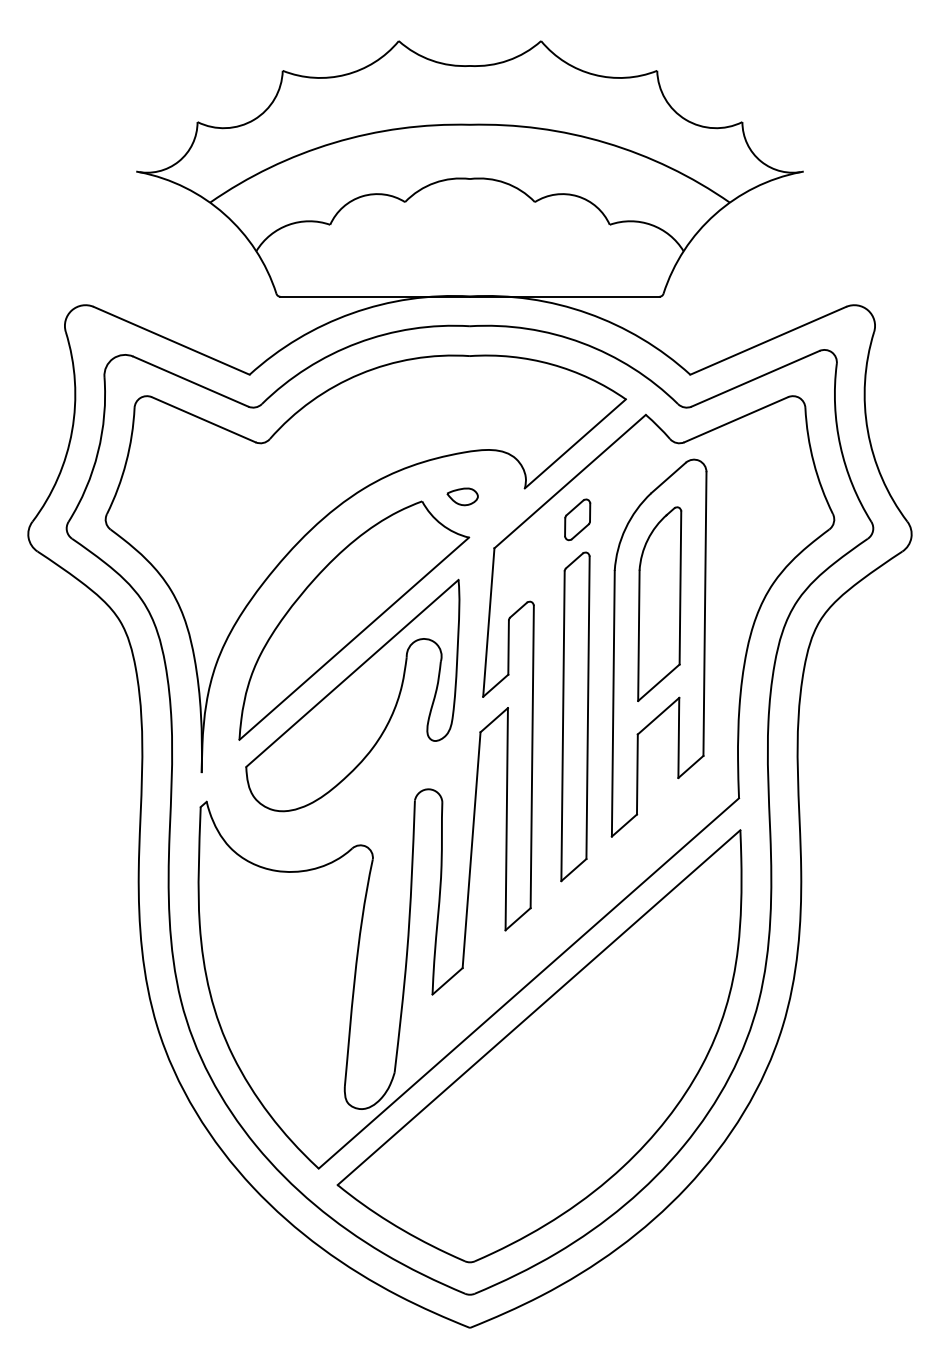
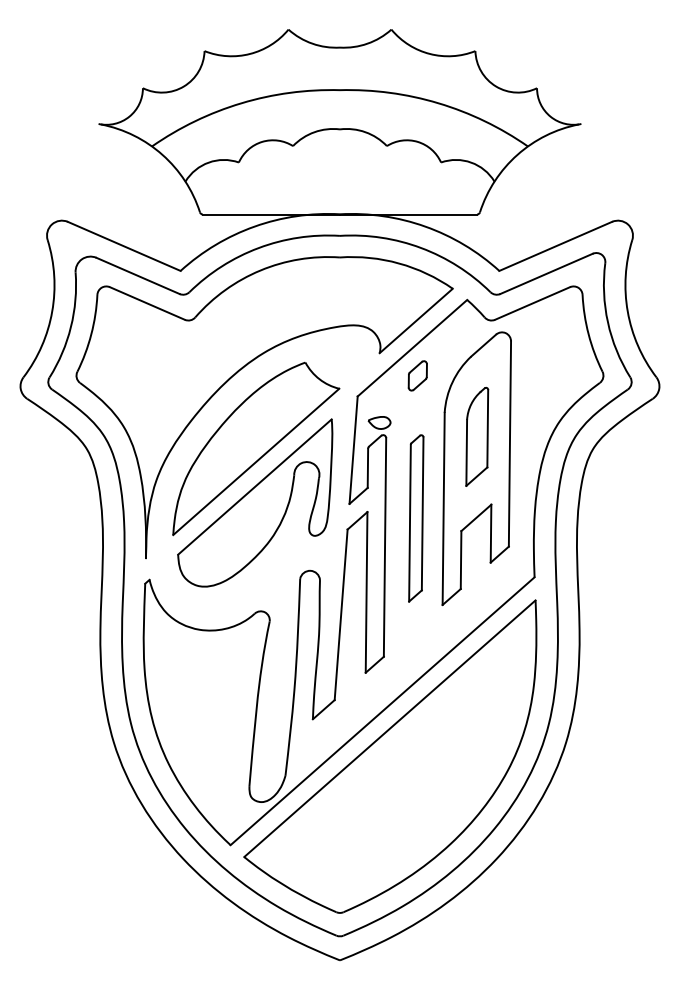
part: (462, 496) -> (379, 422), moved
part: (659, 603) -> (477, 436), size x0.7
part: (575, 716) -> (416, 518), size x0.7

